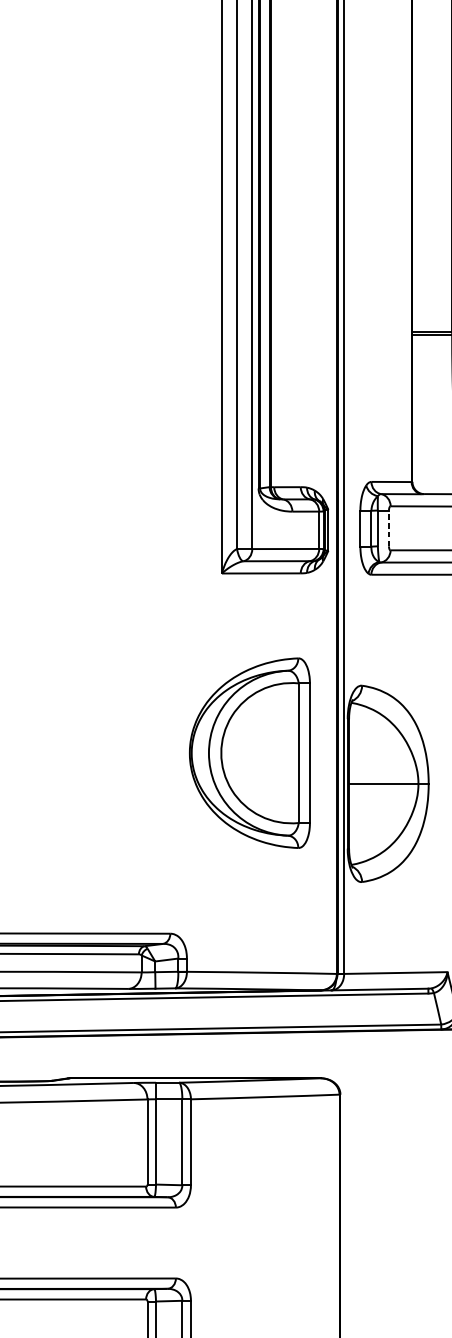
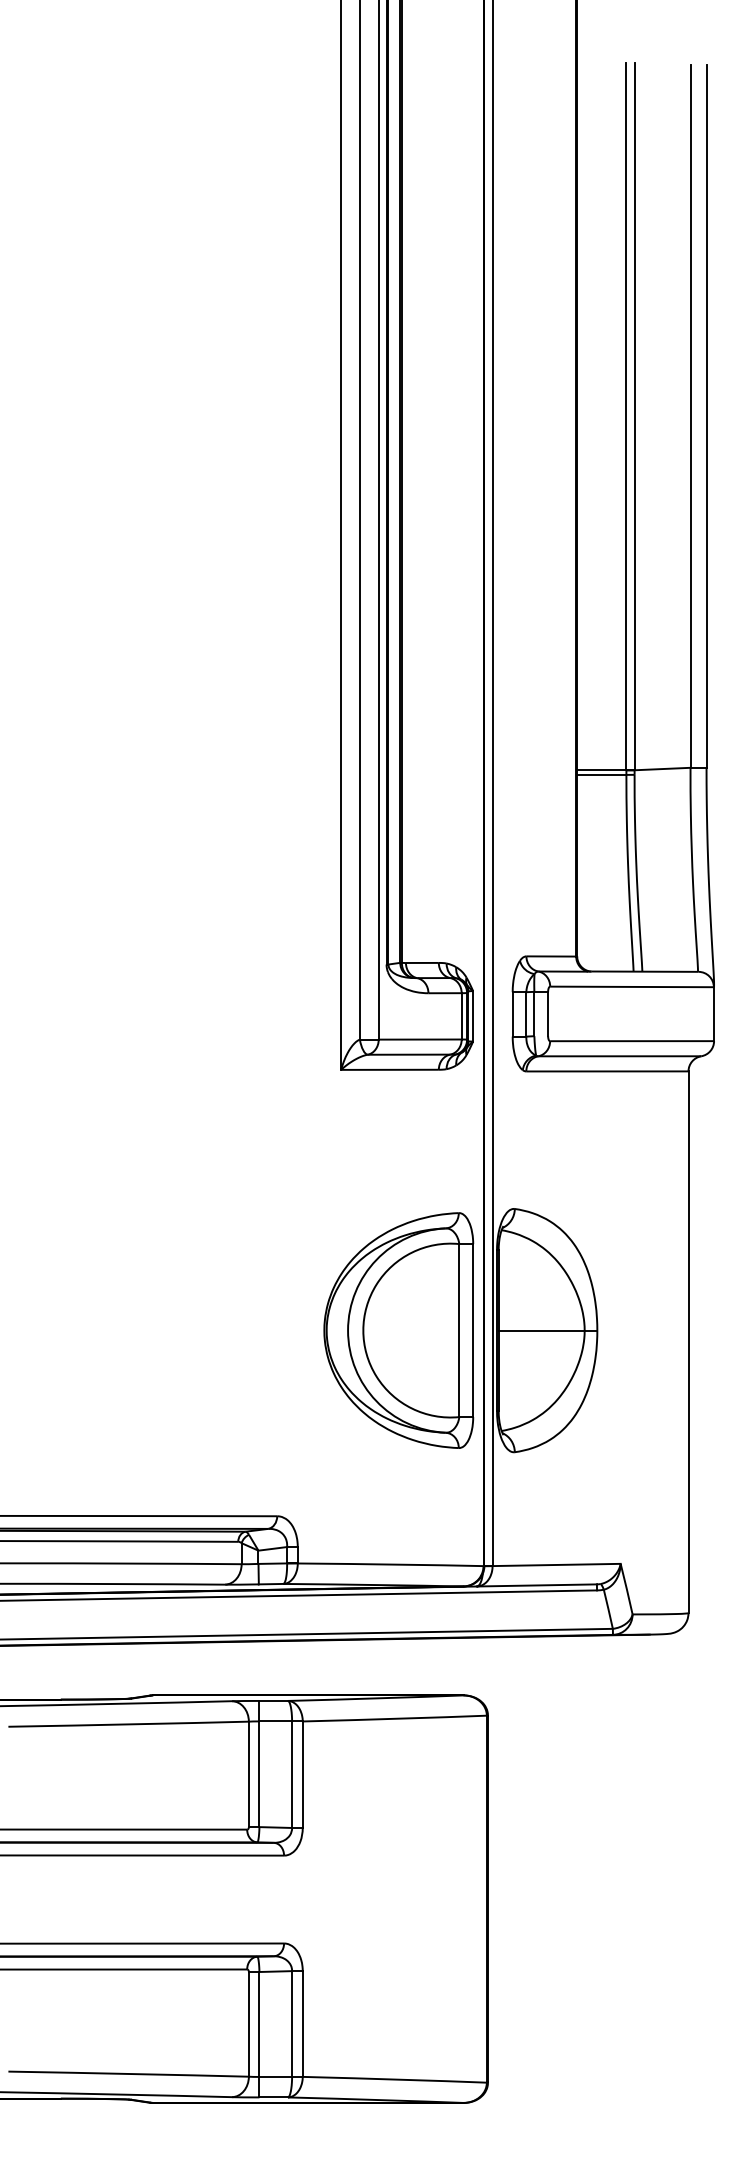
line: (389, 527) -> (548, 1013), dashed -> solid
part: (249, 753) -> (398, 1330), moved

